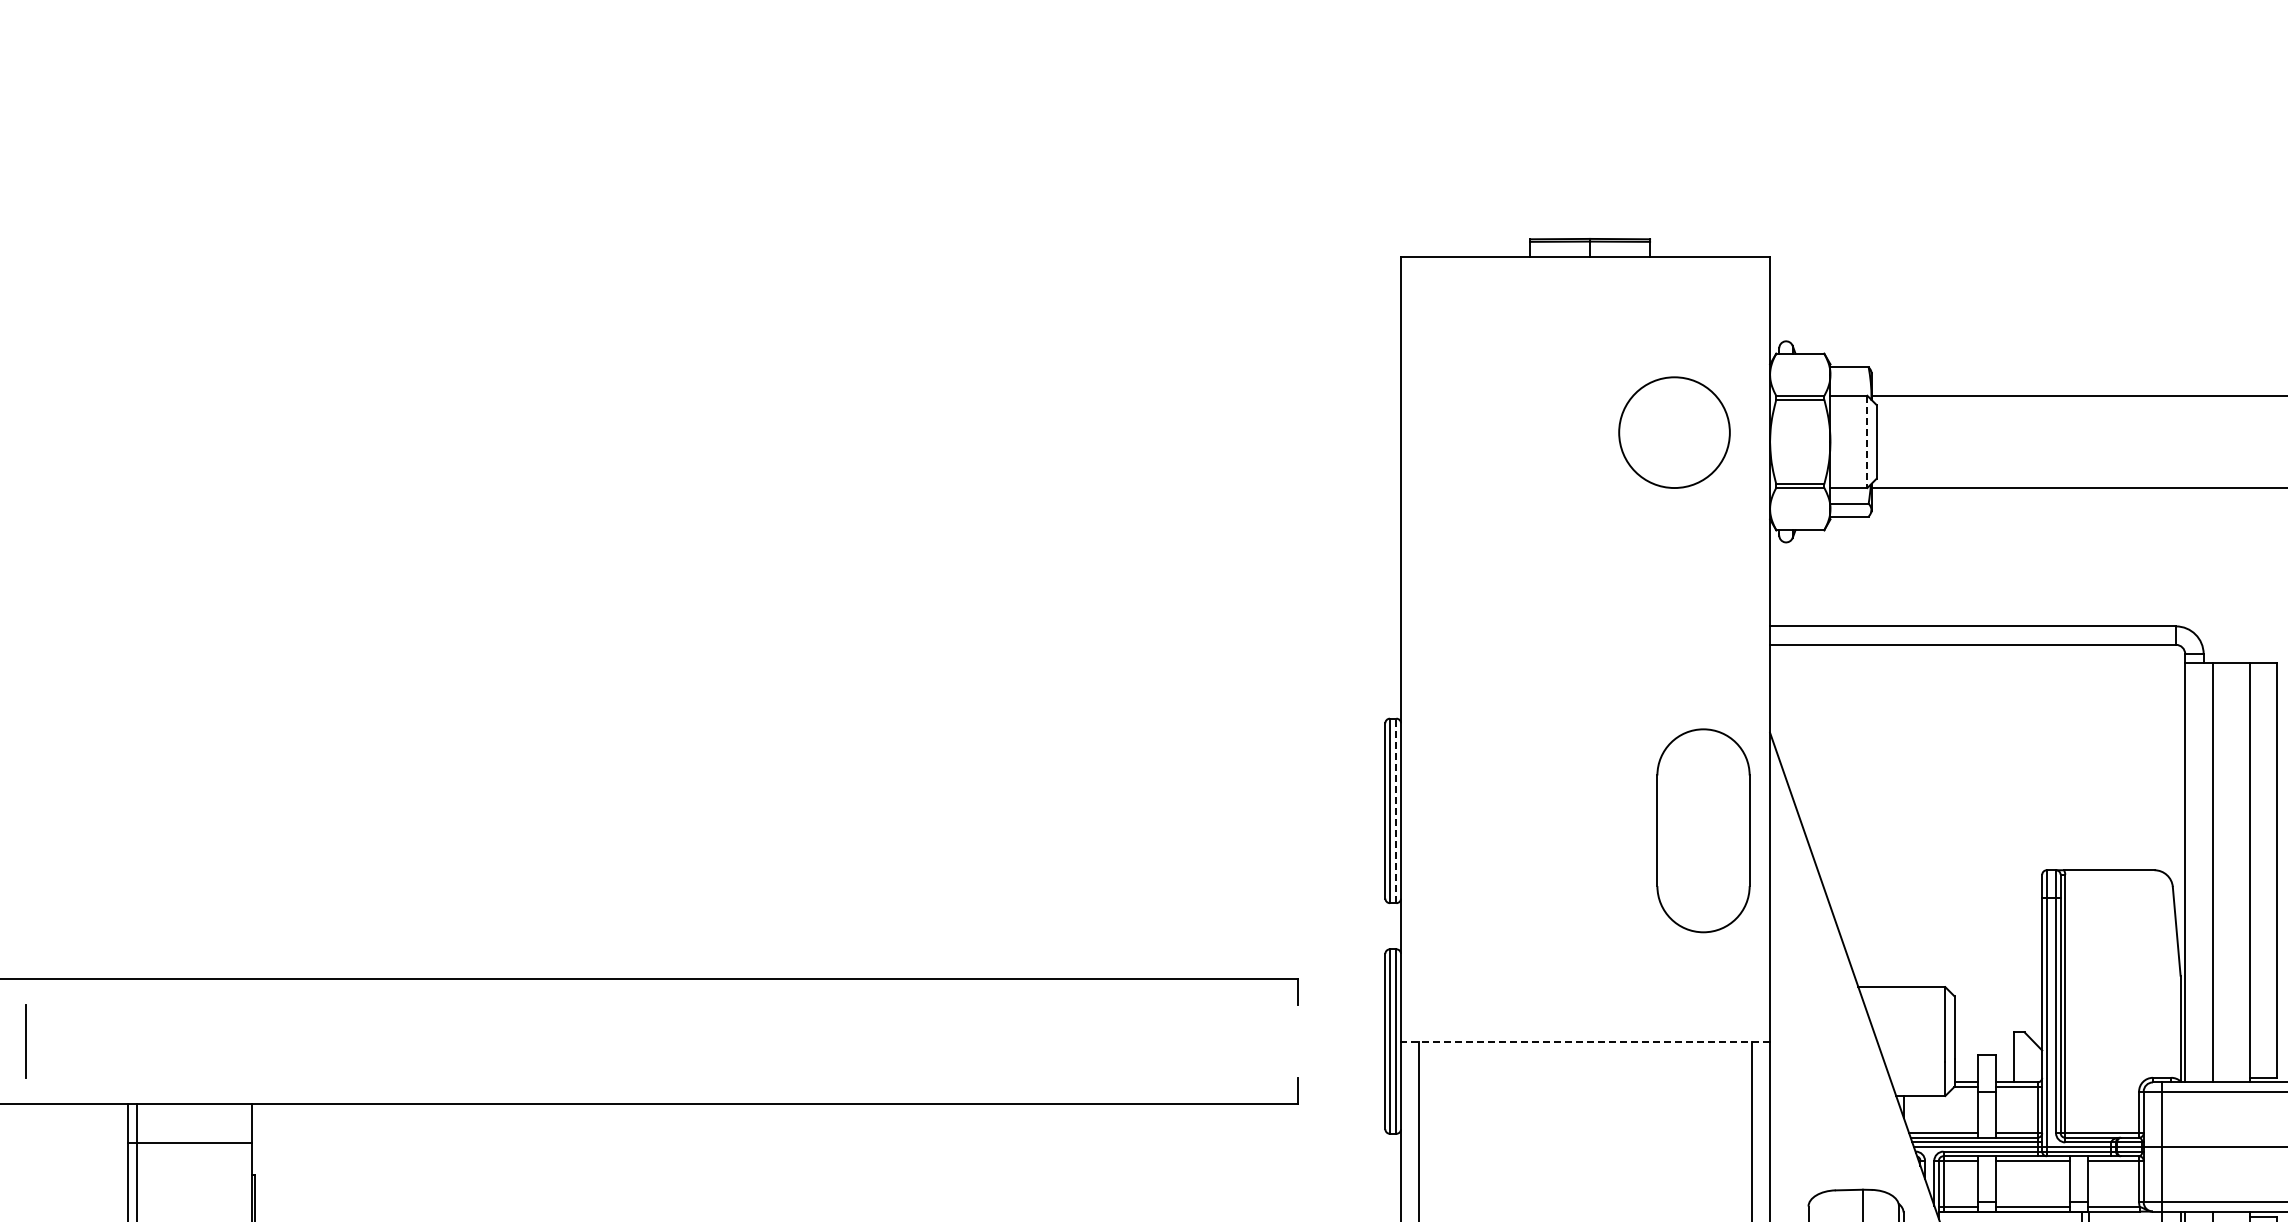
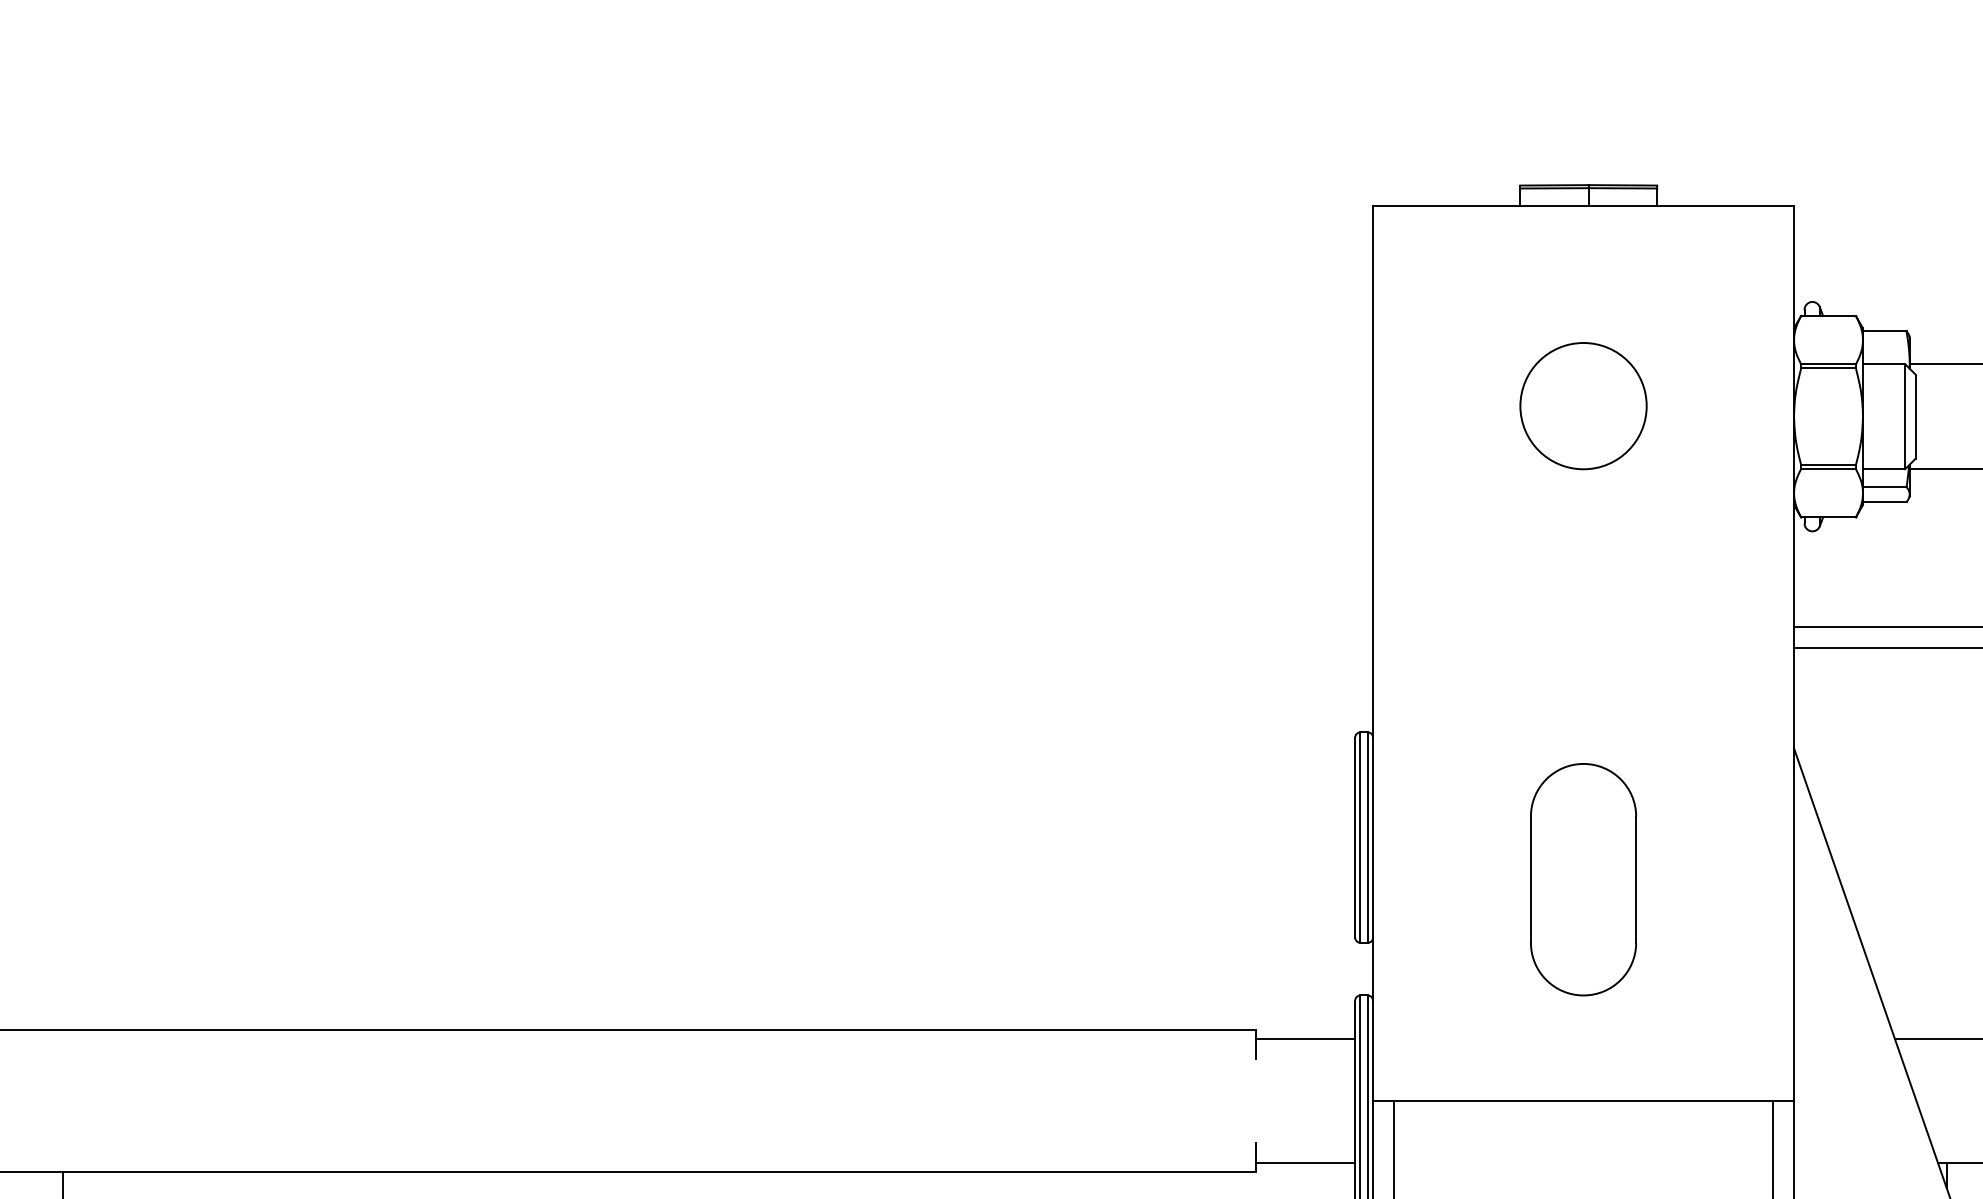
circle: (1674, 432) -> (1583, 405), moved
line: (1867, 442) -> (1905, 417), dashed -> solid
line: (1396, 810) -> (1367, 837), dashed -> solid
part: (1703, 830) -> (1583, 879), moved
line: (1341, 987) -> (1305, 1039), added
line: (1585, 1041) -> (1583, 1100), dashed -> solid
line: (1341, 1096) -> (1305, 1163), added

